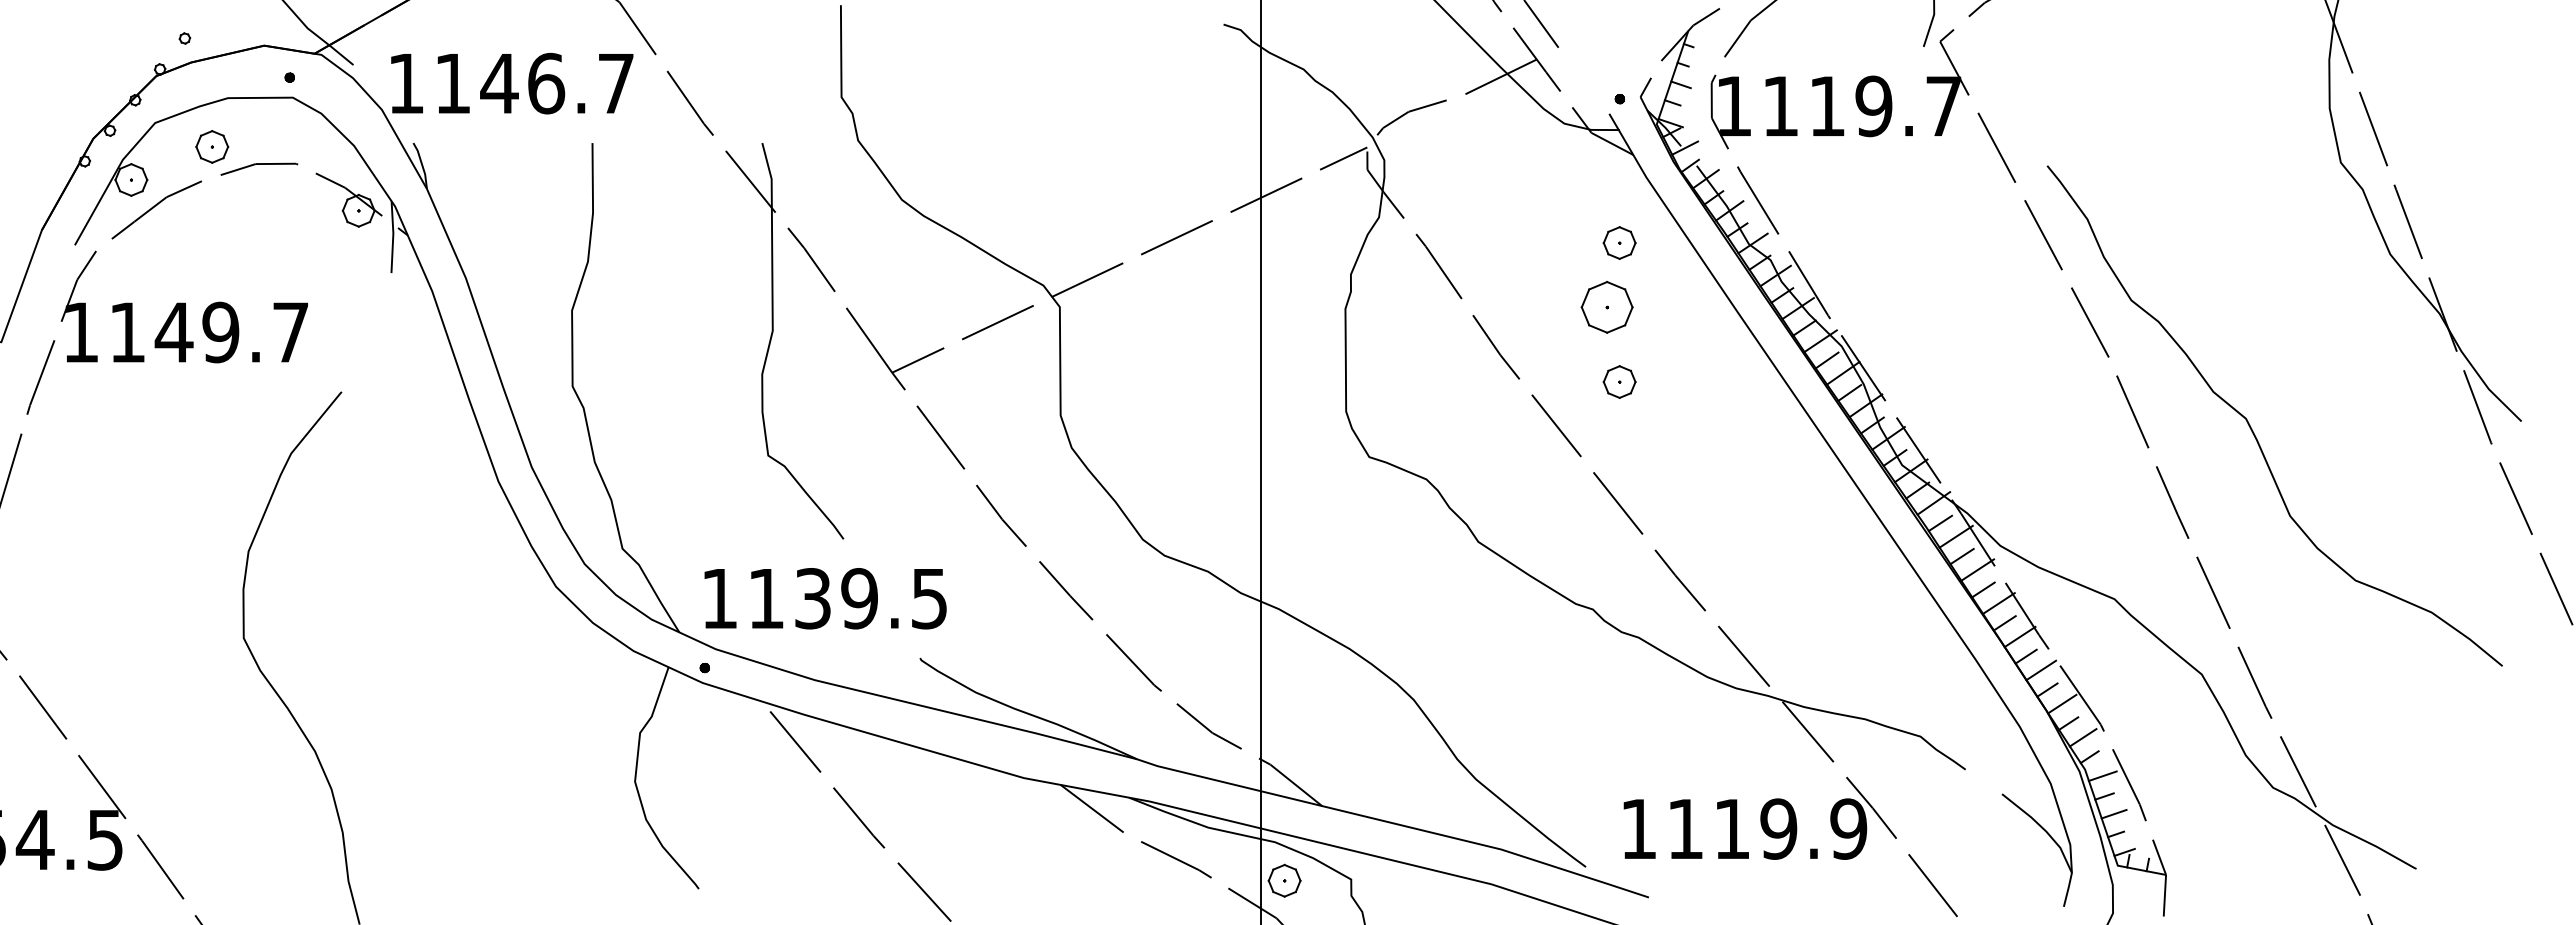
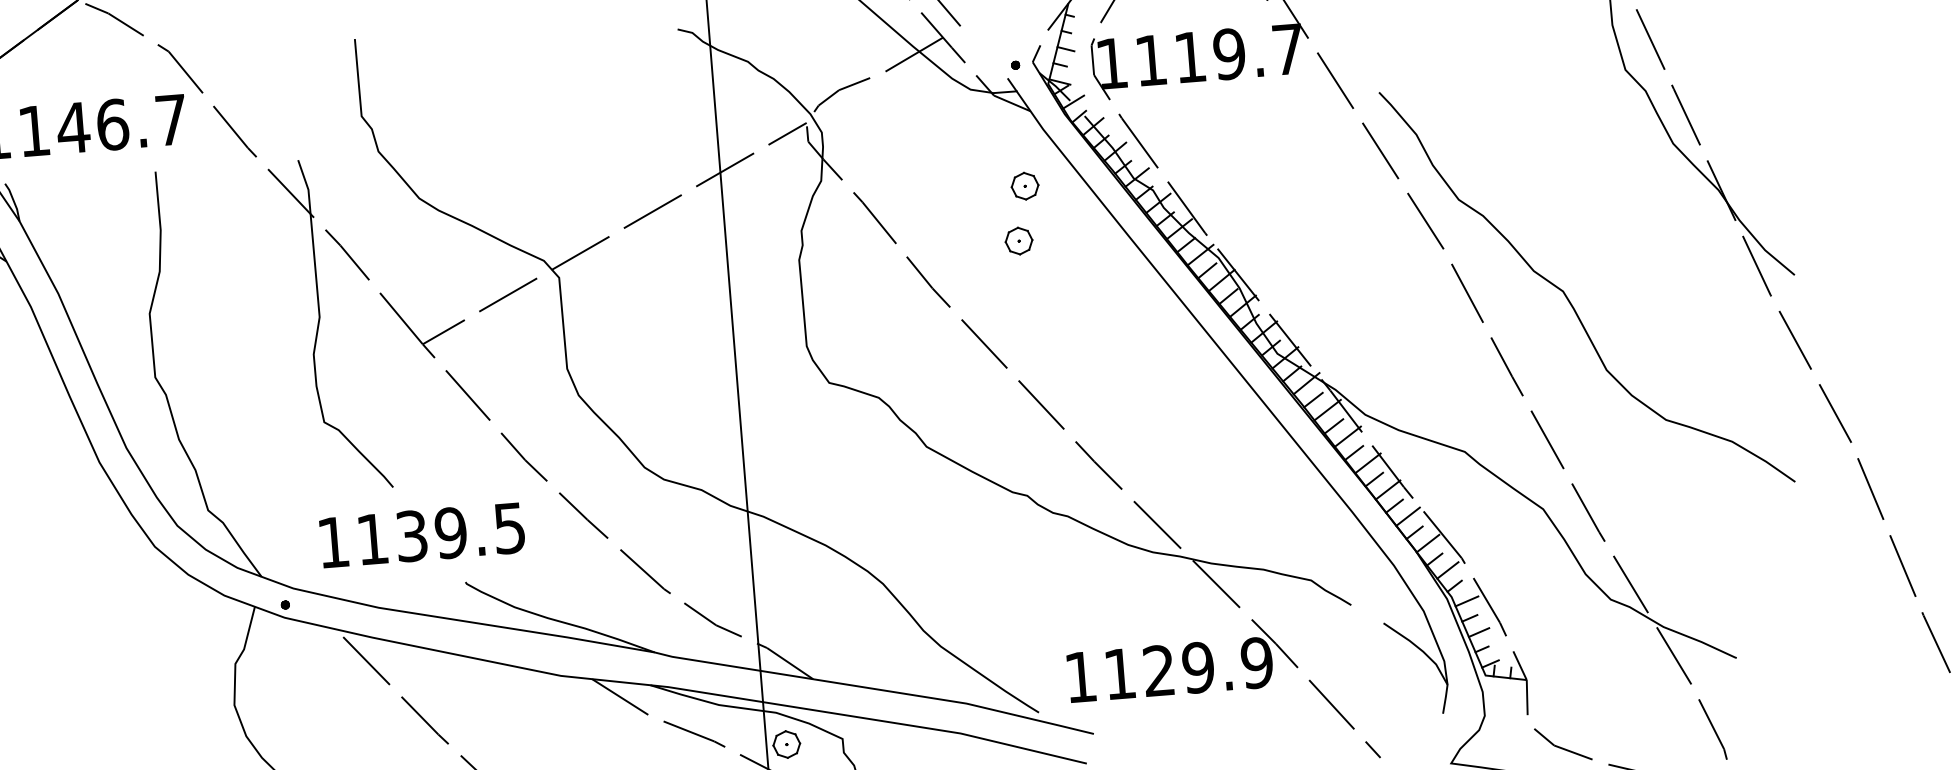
part: (1607, 307) -> (1019, 241), size x0.62
part: (1619, 381) -> (1034, 302), removed
text: (825, 598) -> (422, 535), moved
text: (1731, 828) -> (1158, 670), 1119.9 -> 1129.9

